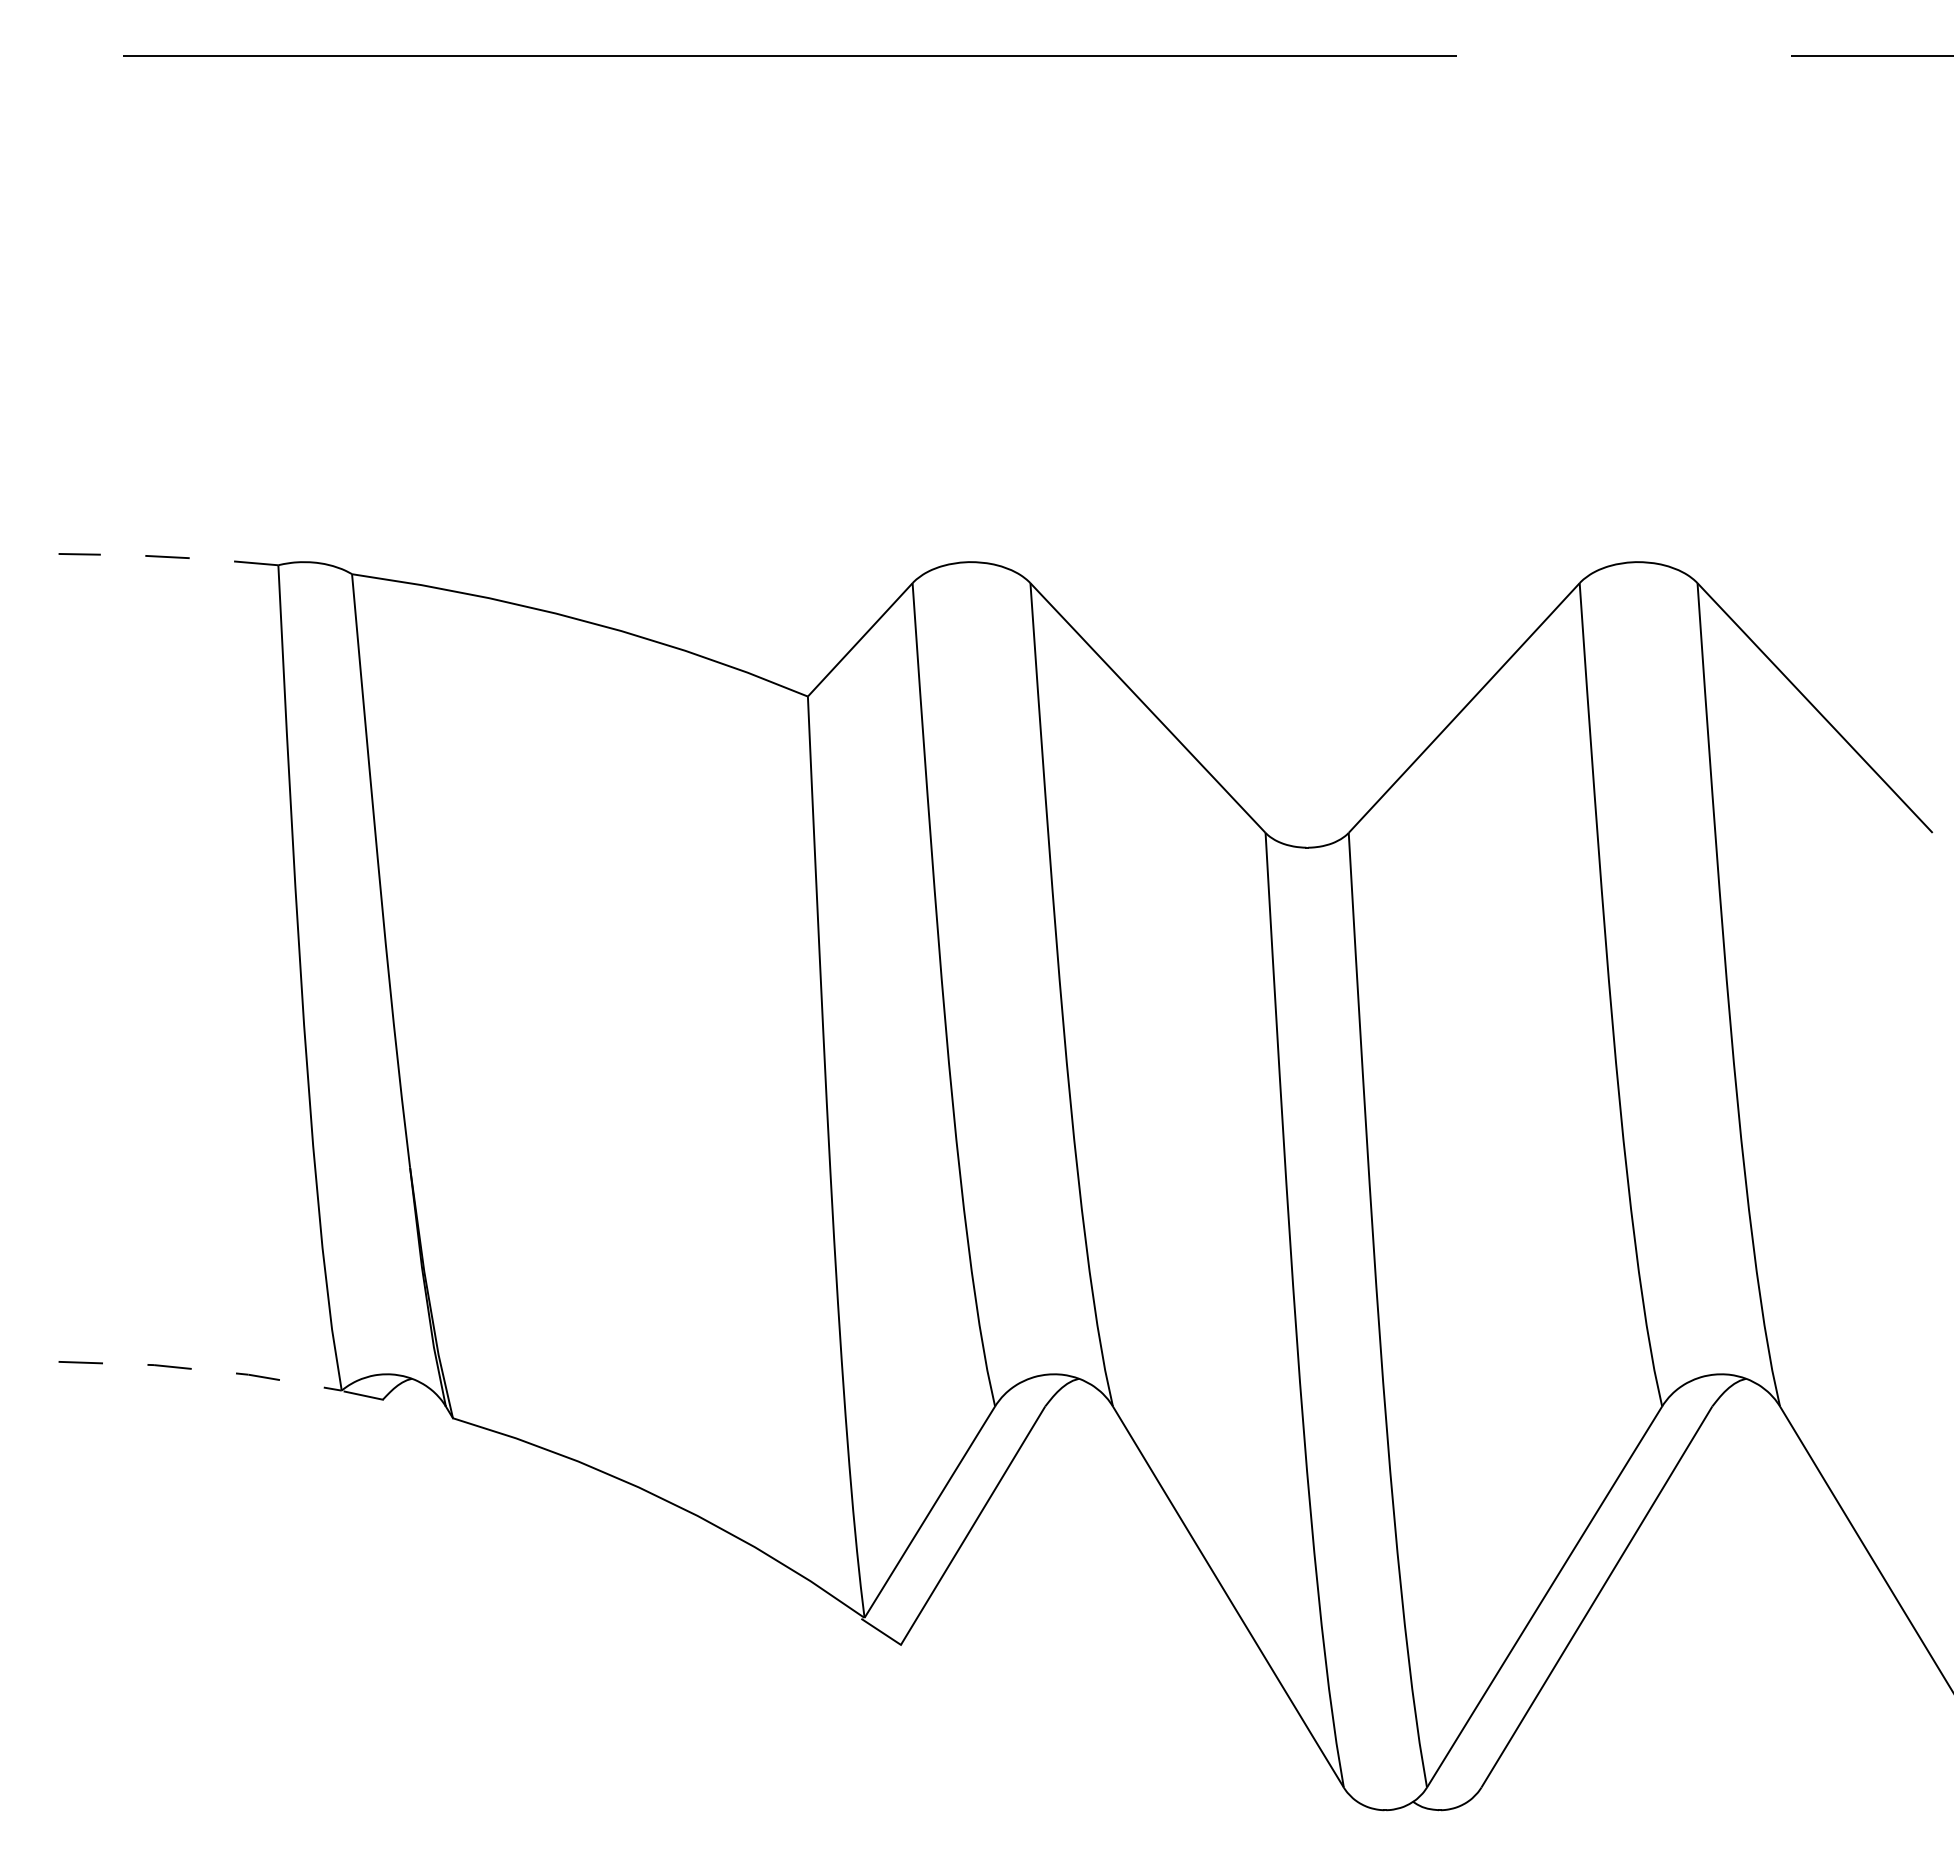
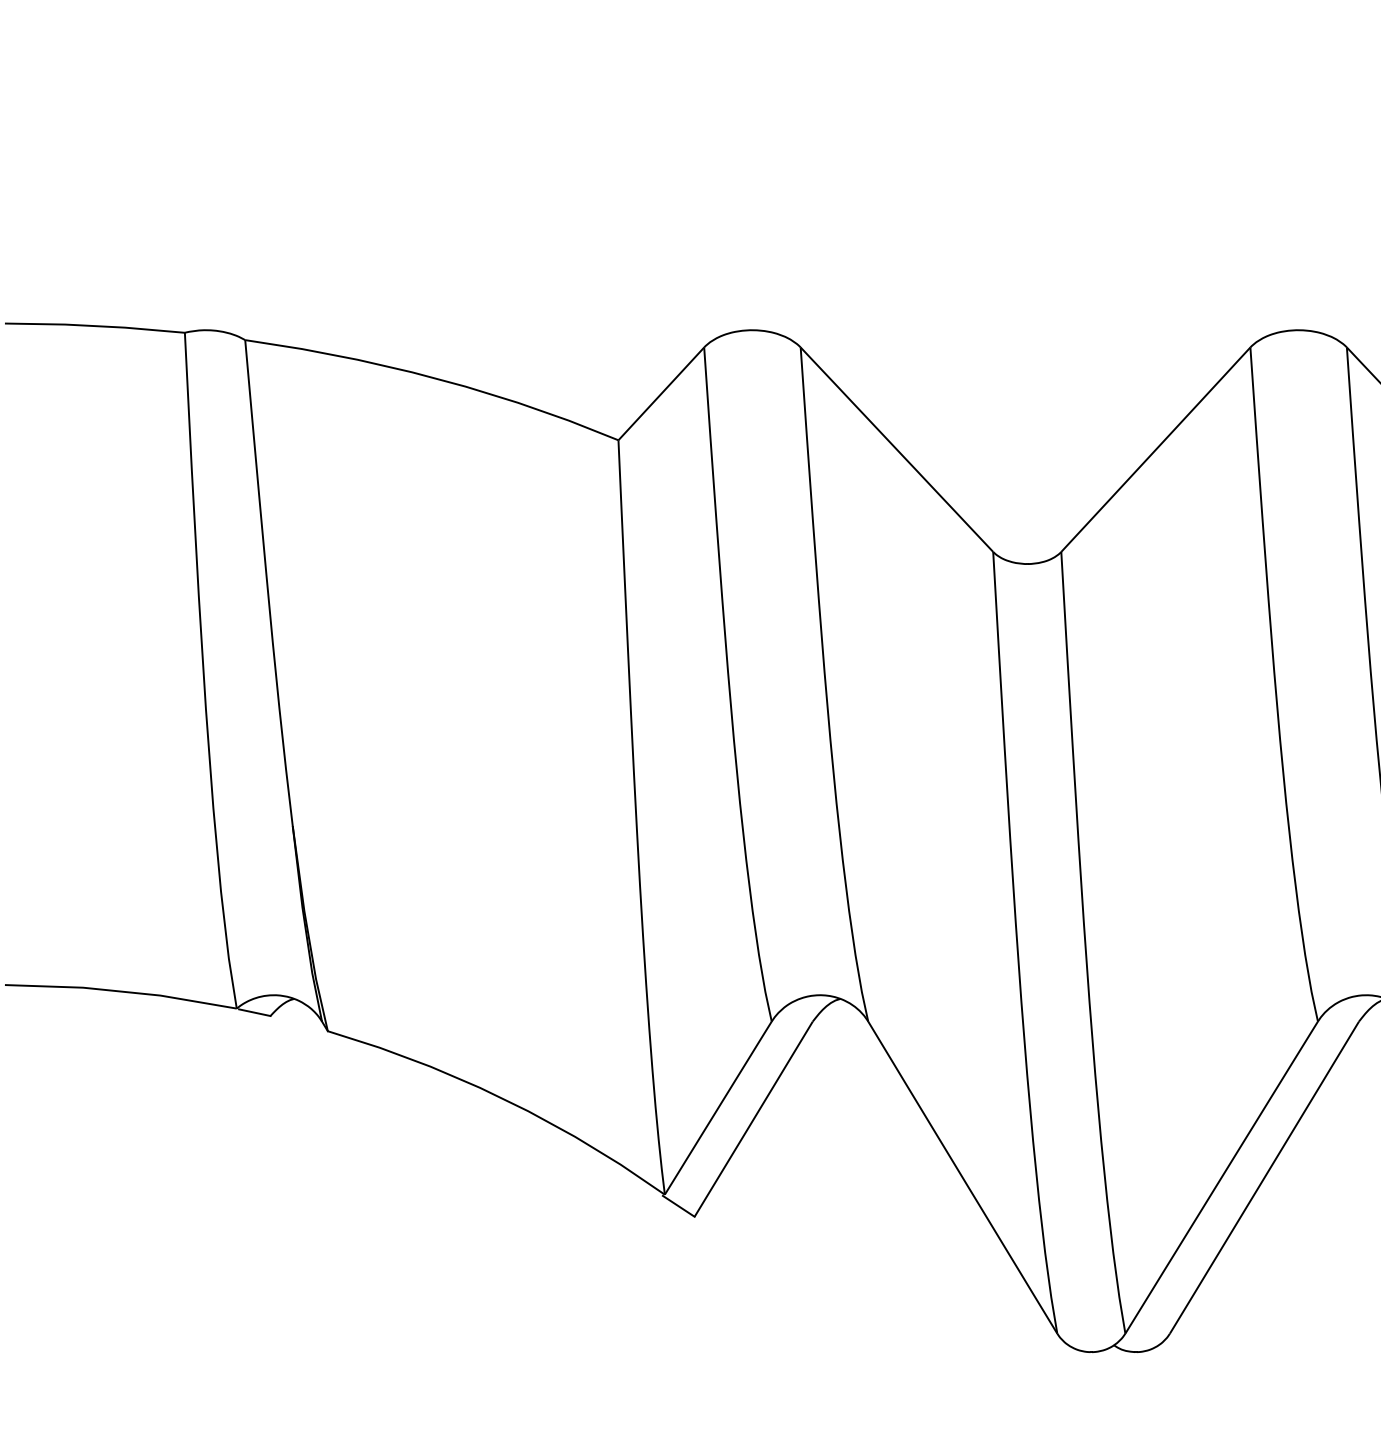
line: (168, 557) -> (94, 326), dashed -> solid
line: (200, 1369) -> (121, 991), dashed -> solid

